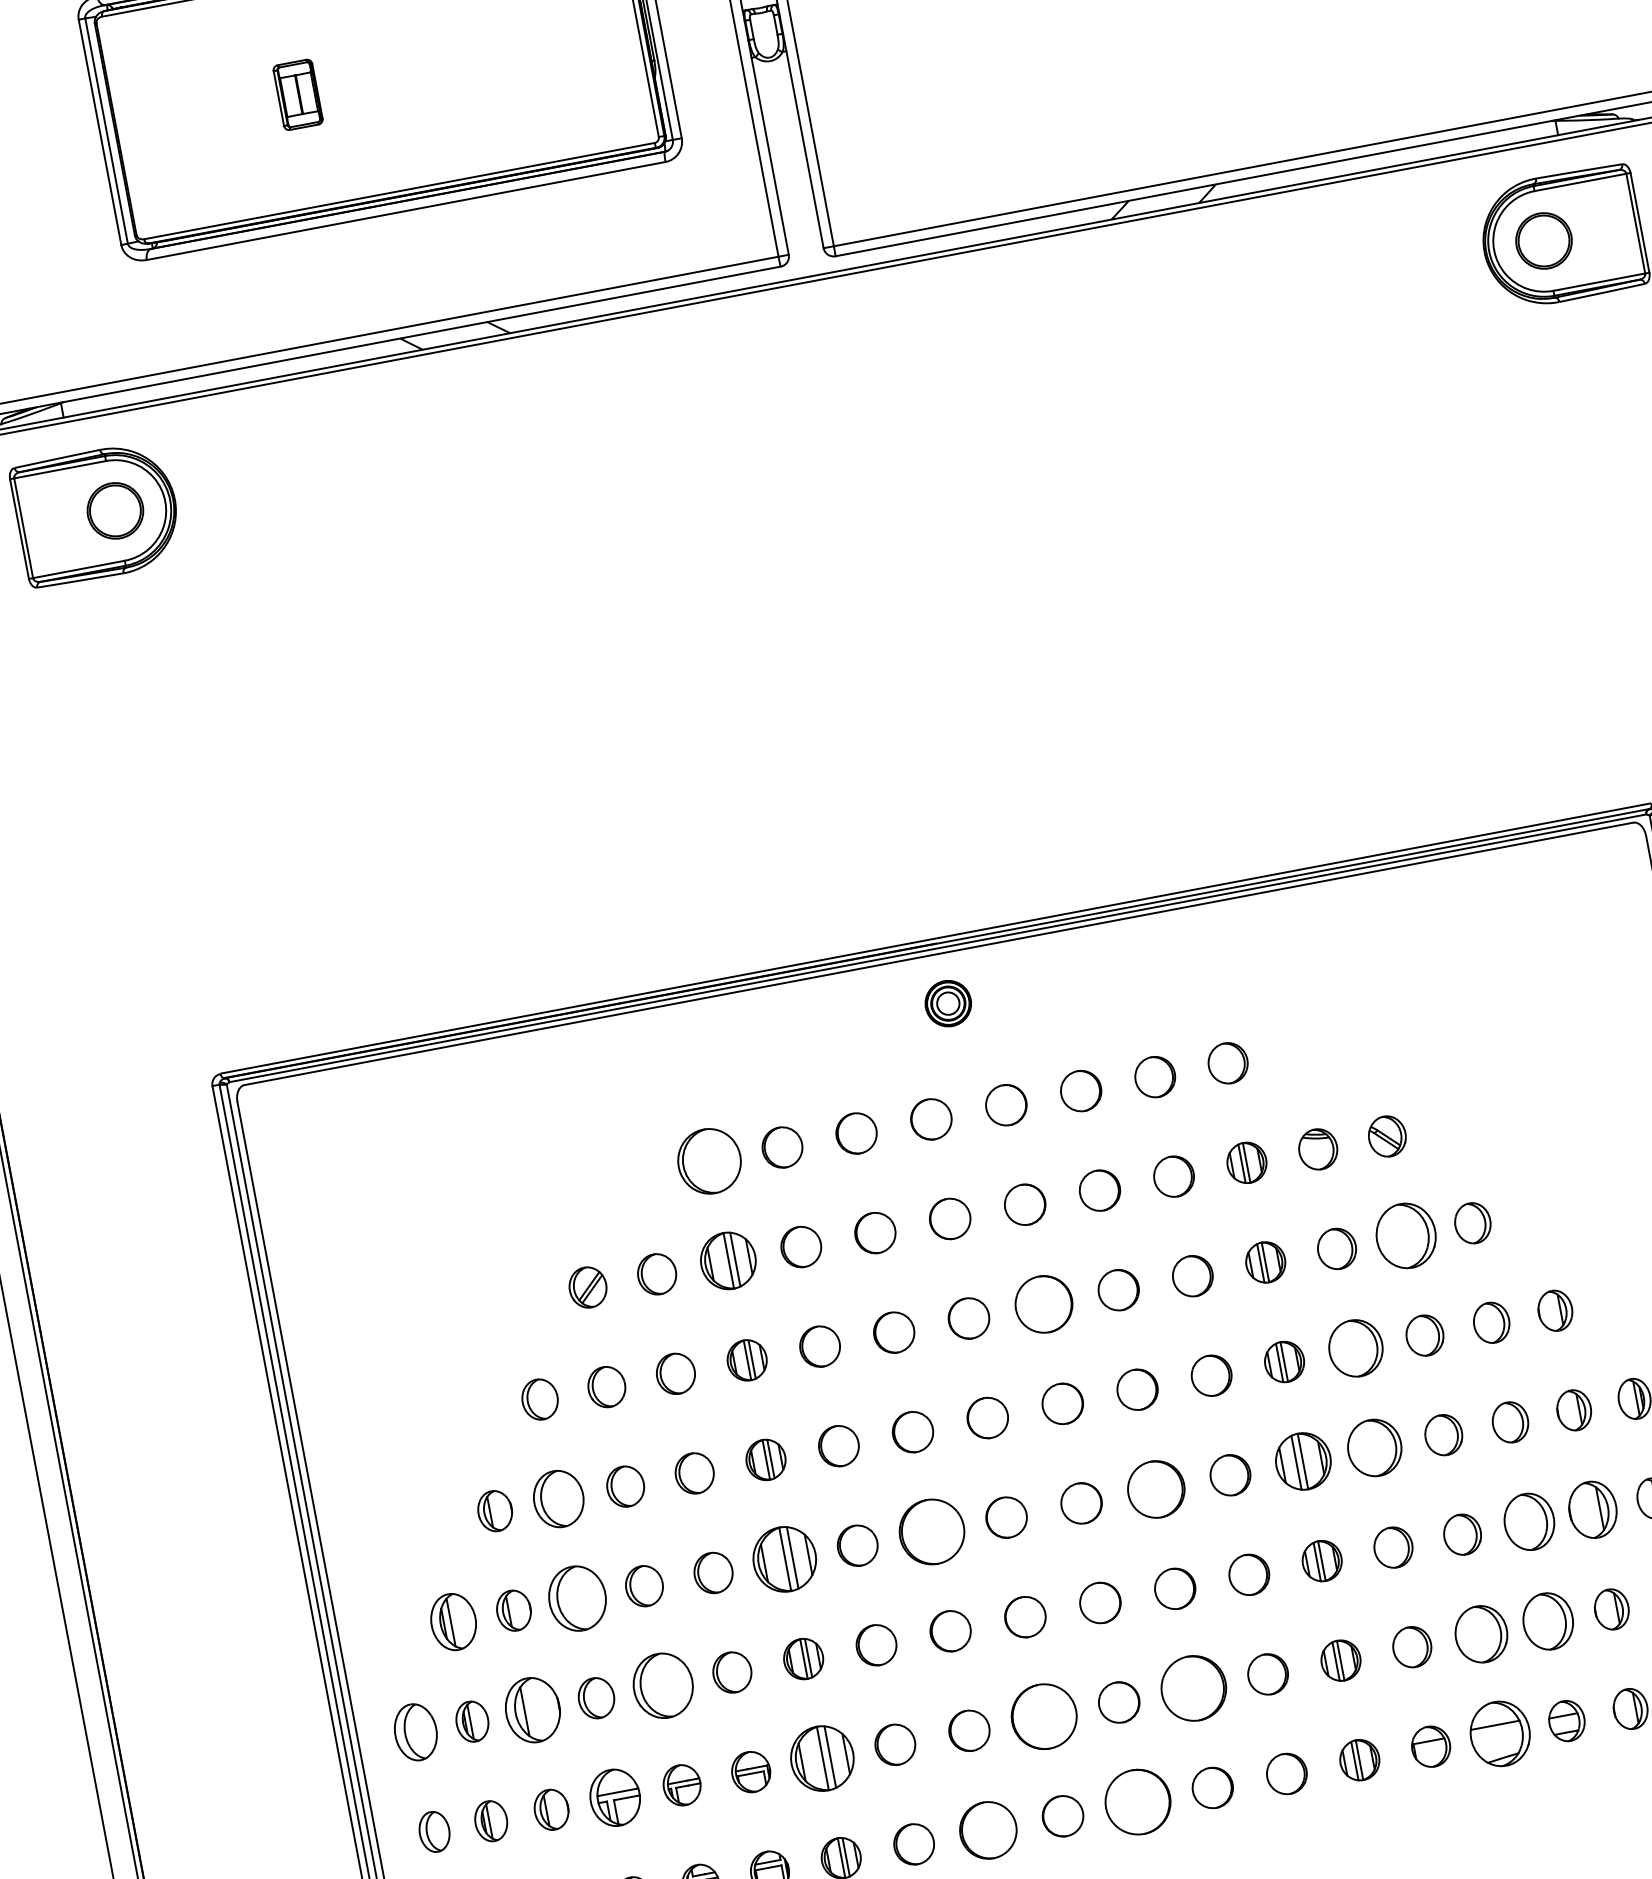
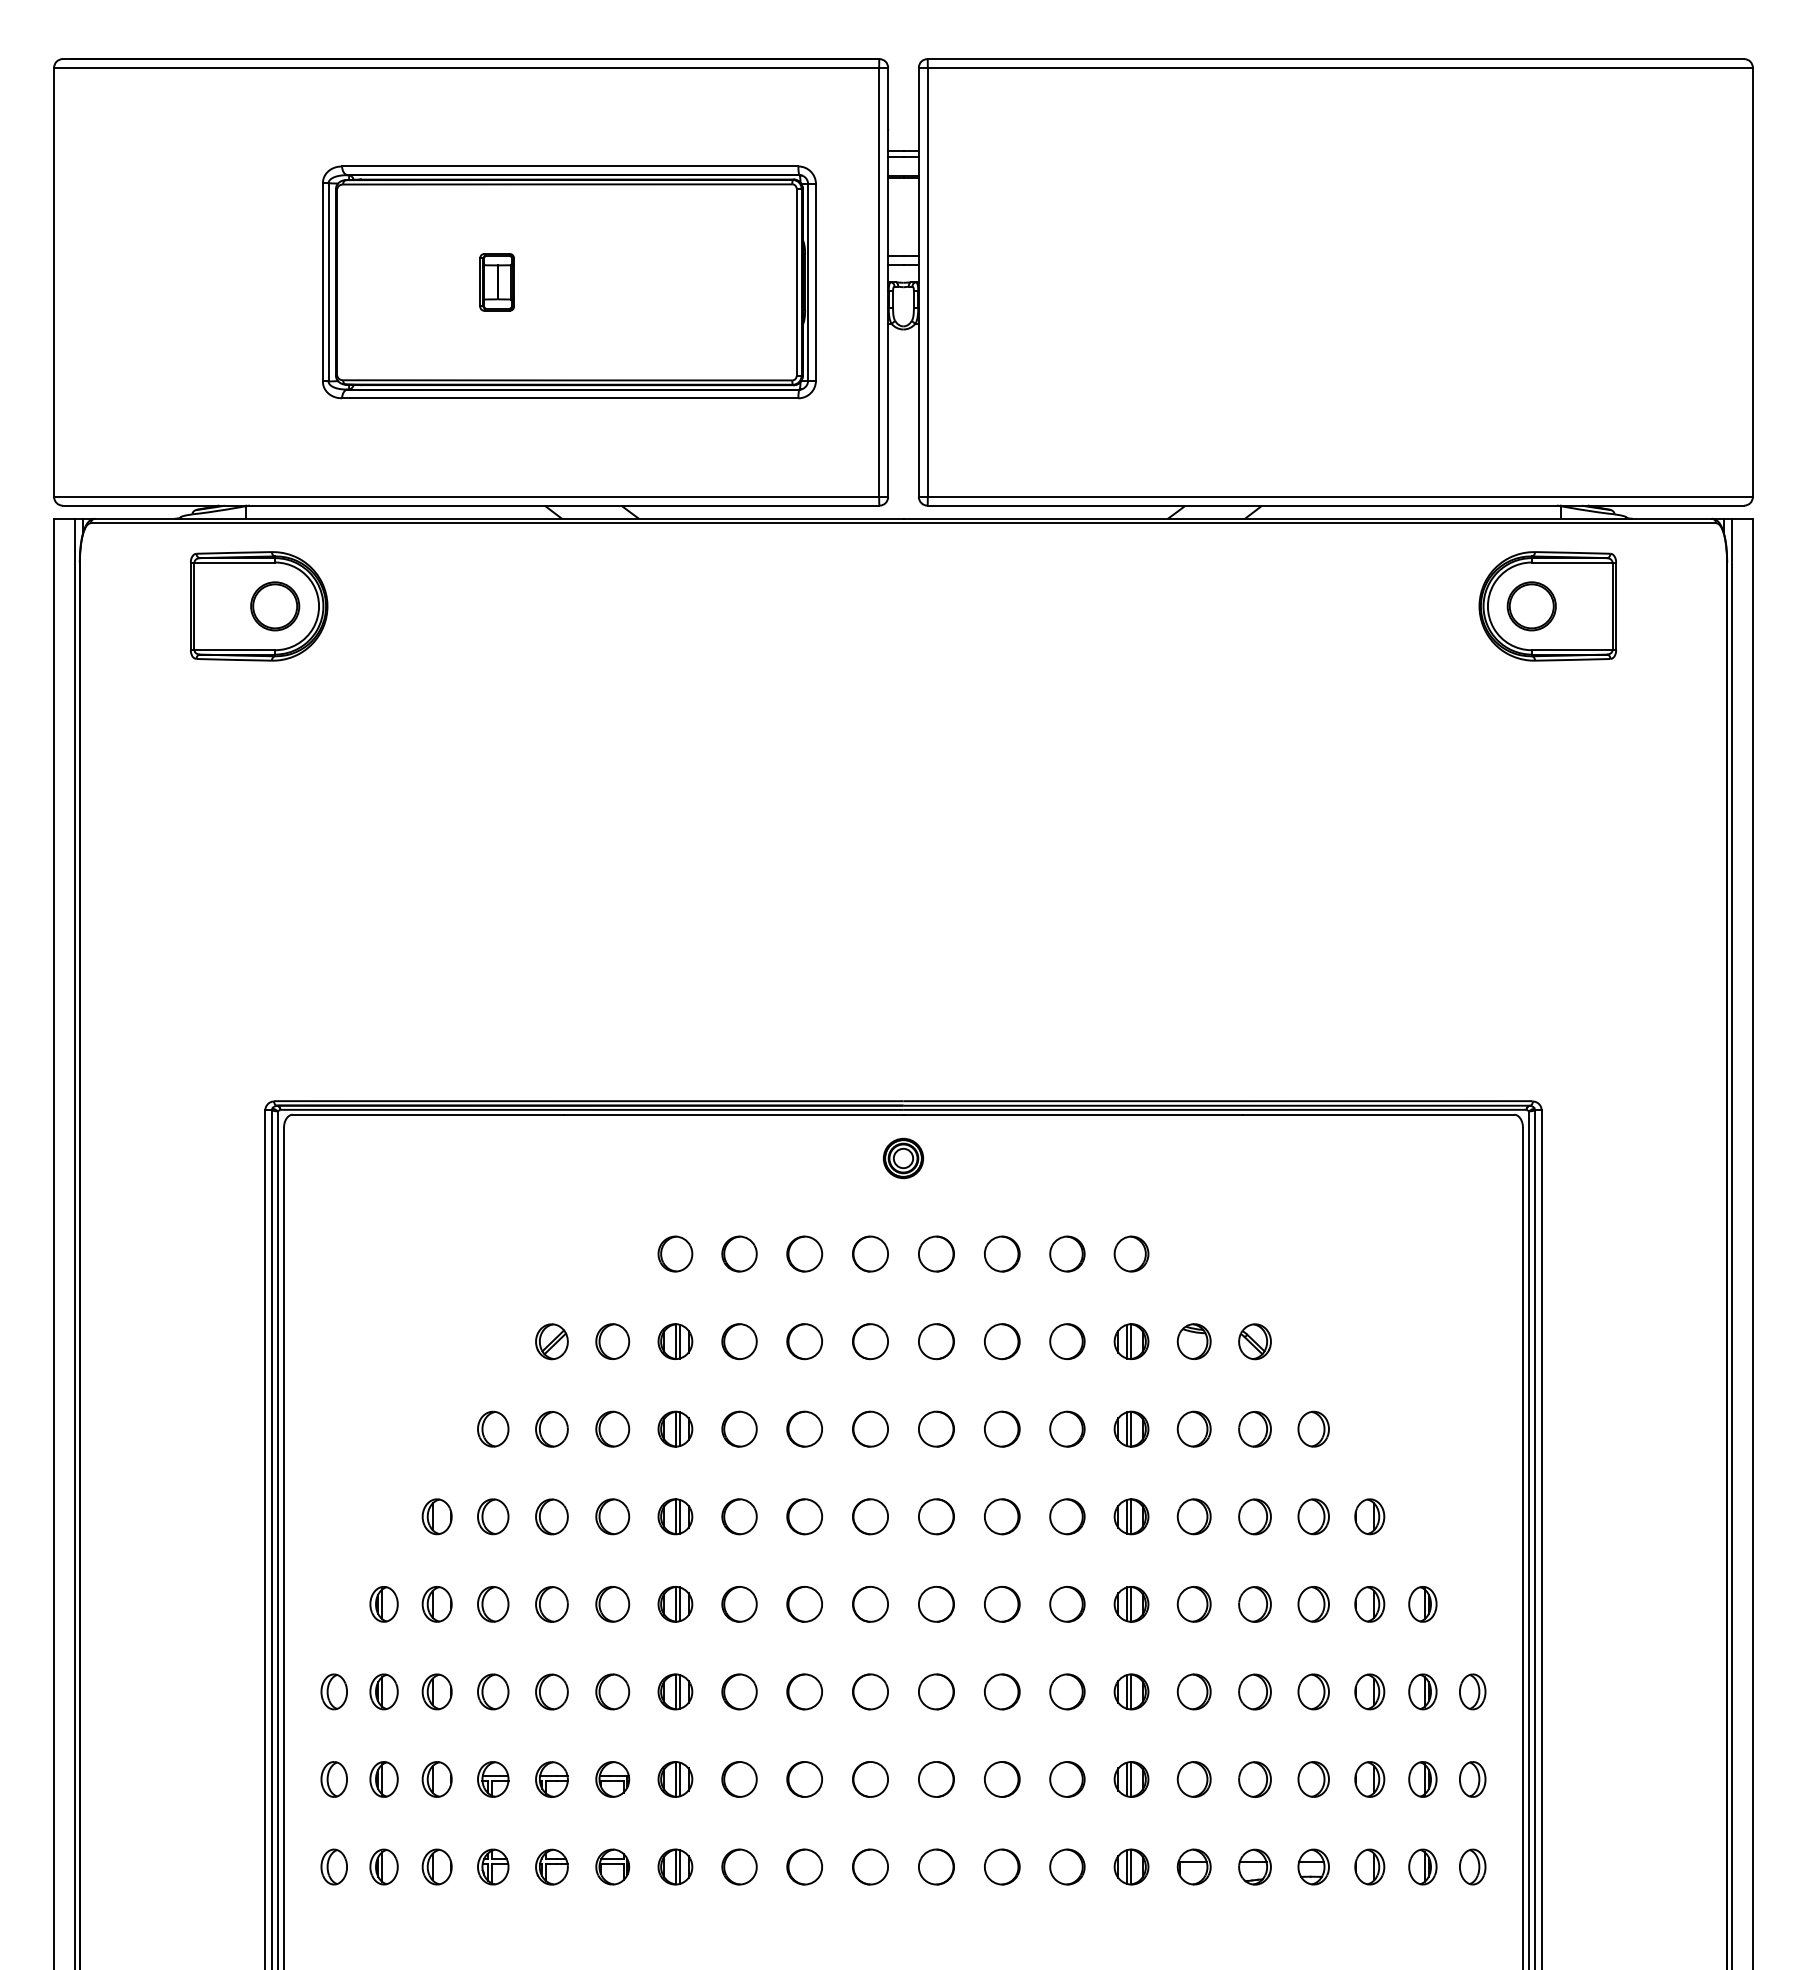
part: (709, 1160) -> (675, 1253), size x0.62
part: (1405, 1236) -> (1254, 1429), size x0.62
part: (728, 1260) -> (675, 1341), size x0.71
part: (1043, 1303) -> (936, 1428), size x0.71
part: (1354, 1348) -> (1193, 1516), size x0.71
part: (1373, 1448) -> (1193, 1604), size x0.71
part: (1303, 1461) -> (1131, 1604), size x0.71
part: (1156, 1488) -> (1002, 1603), size x0.71
part: (559, 1498) -> (493, 1516), size x0.71
part: (1592, 1509) -> (1369, 1691), size x0.71
part: (1528, 1521) -> (1313, 1691), size x0.71
part: (931, 1530) -> (804, 1603), size x0.62
part: (784, 1559) -> (675, 1604), size x0.62
part: (578, 1598) -> (493, 1604), size x0.62
part: (1547, 1621) -> (1313, 1779), size x0.71
part: (452, 1622) -> (383, 1604), size x0.71
part: (1480, 1634) -> (1254, 1779), size x0.71
part: (662, 1685) -> (551, 1691), size x0.62
part: (1194, 1688) -> (1002, 1779), size x0.62
part: (531, 1709) -> (436, 1691), size x0.62
part: (1044, 1716) -> (870, 1779), size x0.62
part: (414, 1732) -> (333, 1691), size x0.71
part: (1499, 1733) -> (1254, 1866), size x0.62
part: (822, 1758) -> (675, 1779), size x0.62
part: (615, 1797) -> (493, 1779), size x0.71
part: (1137, 1801) -> (936, 1866), size x0.62
part: (987, 1829) -> (804, 1866), size x0.71

